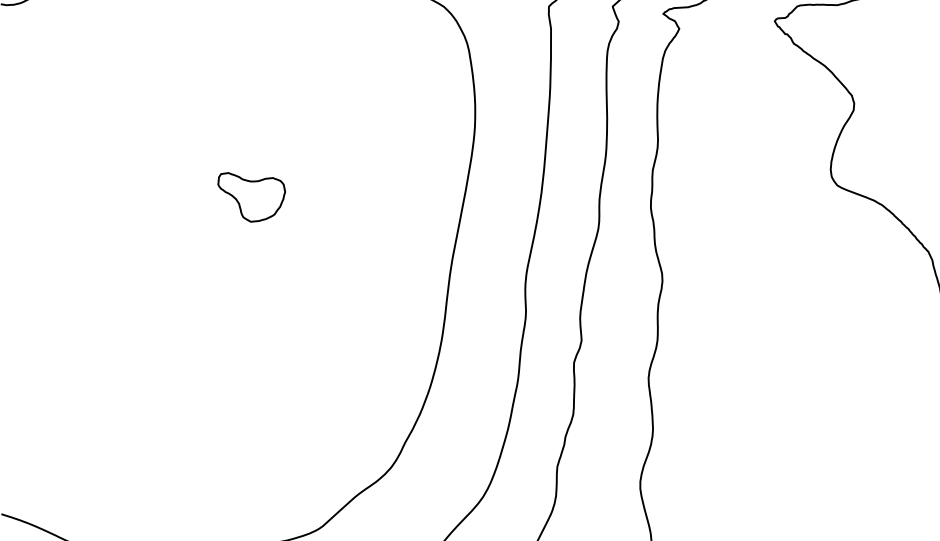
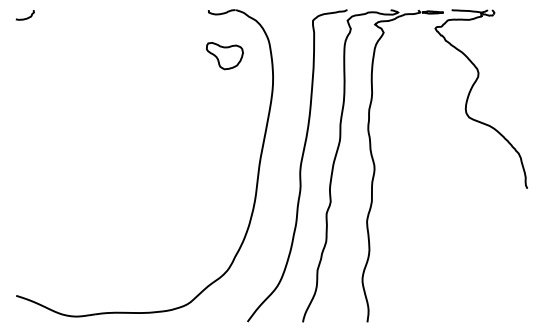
part: (250, 198) -> (224, 56), moved

